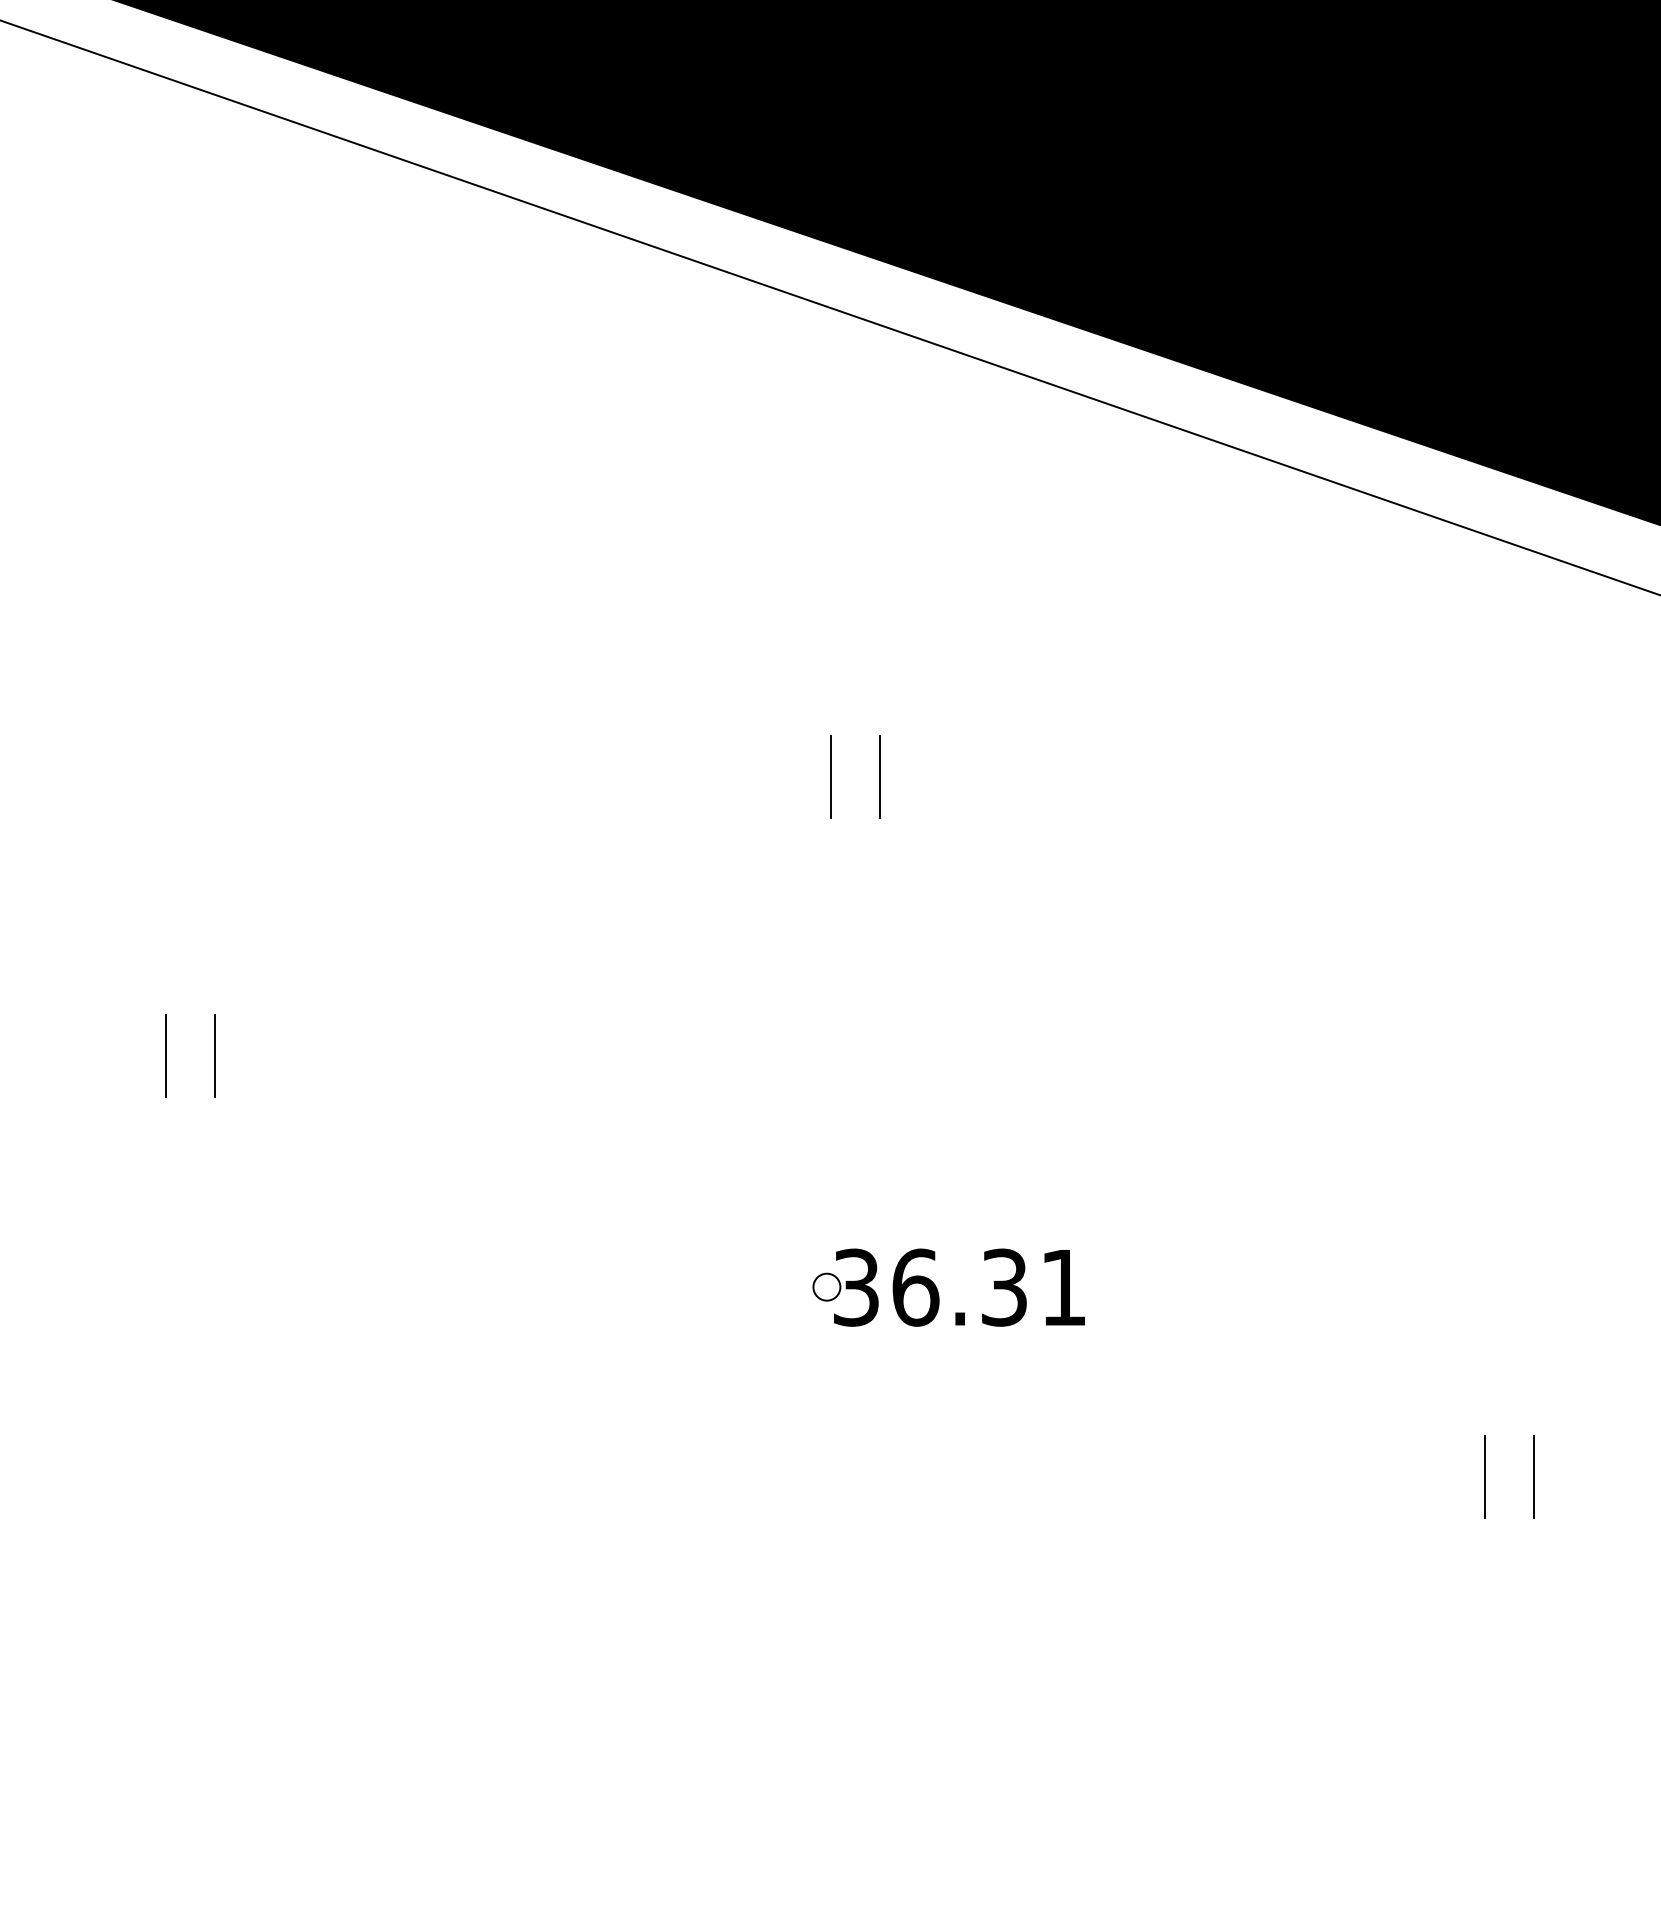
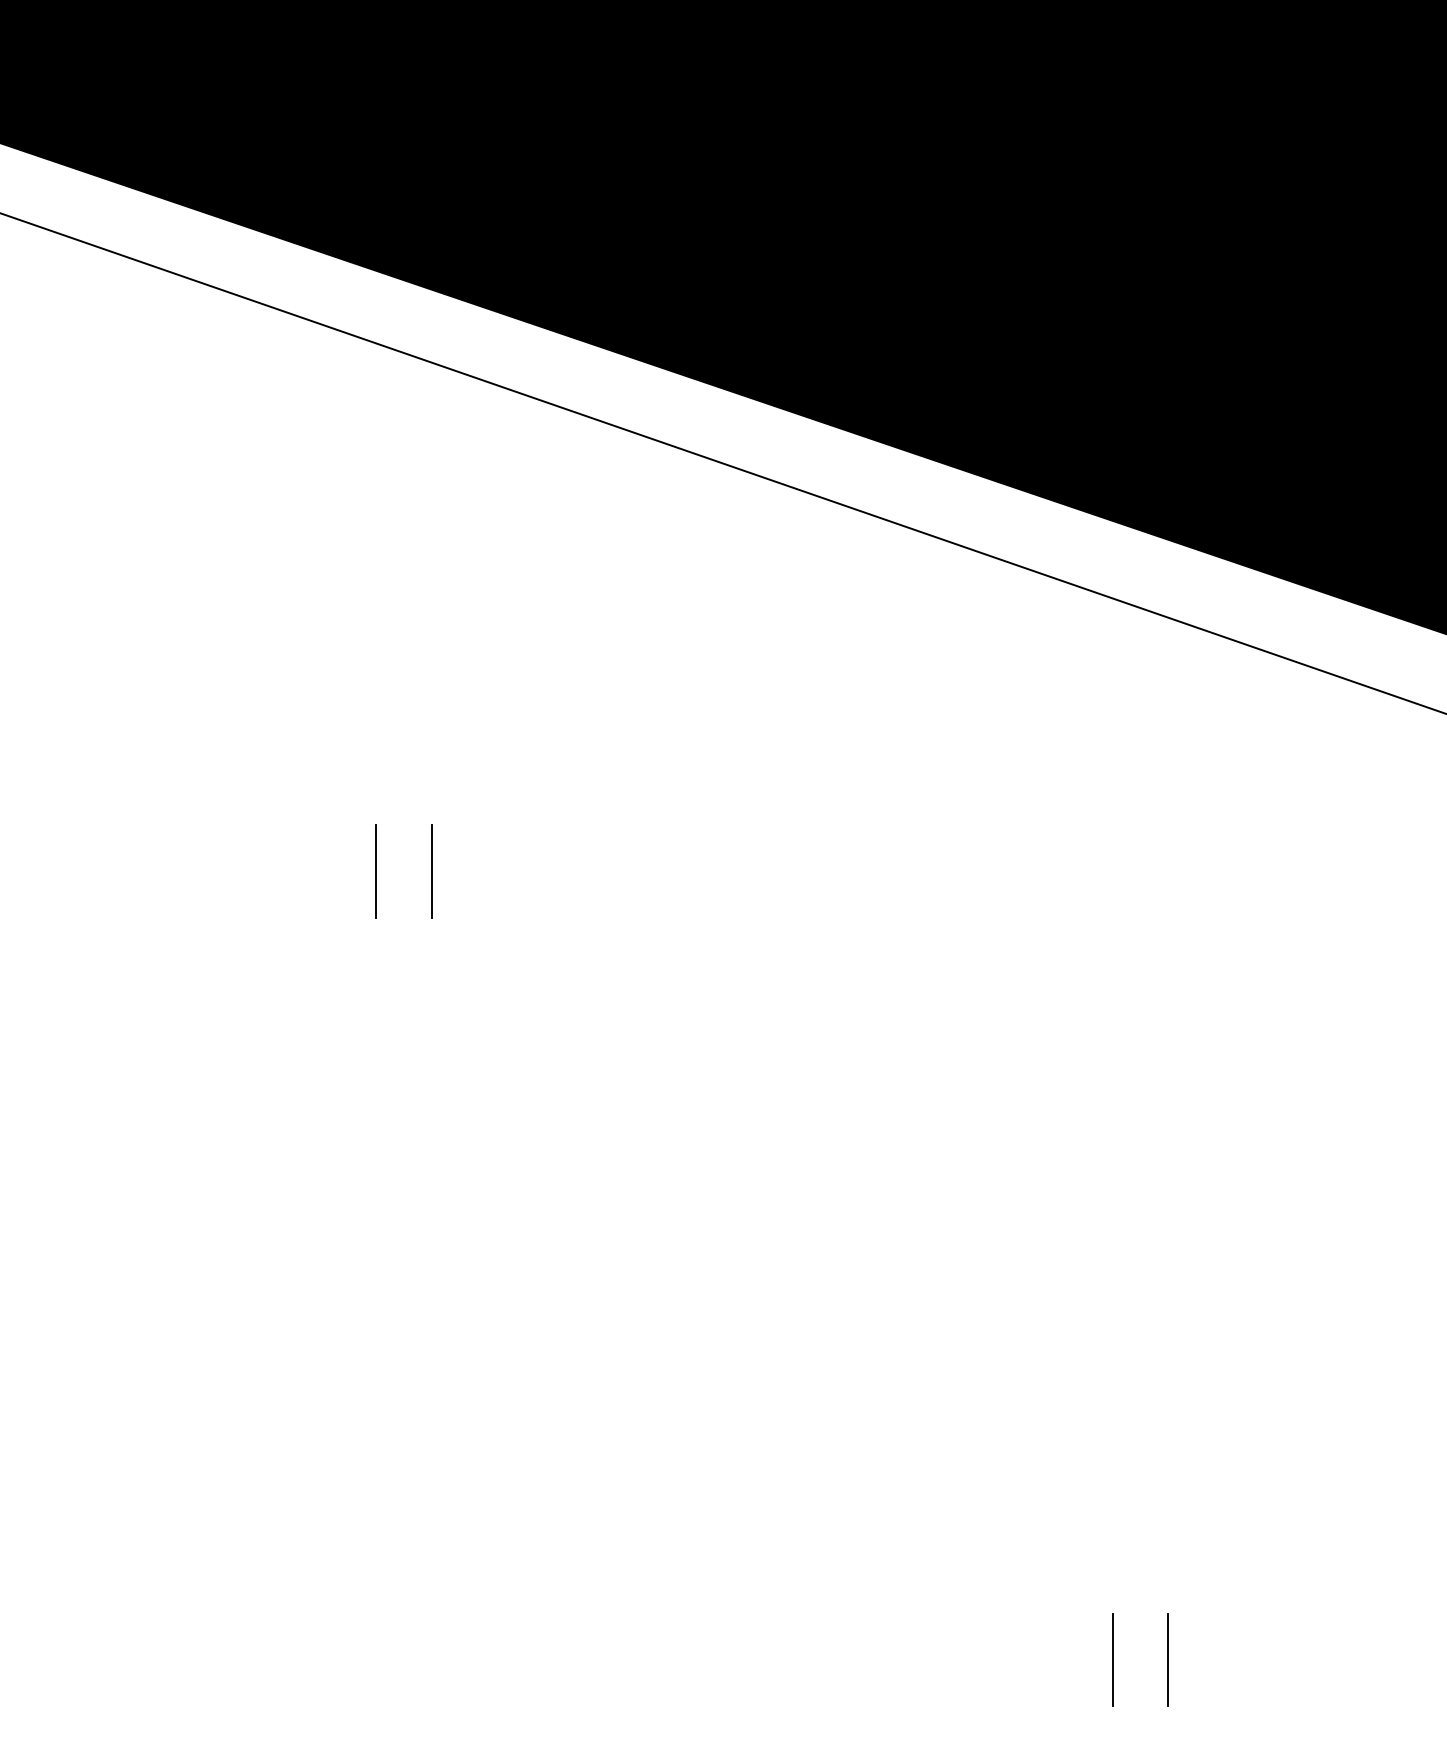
part: (938, 1291) -> (497, 1451), removed

